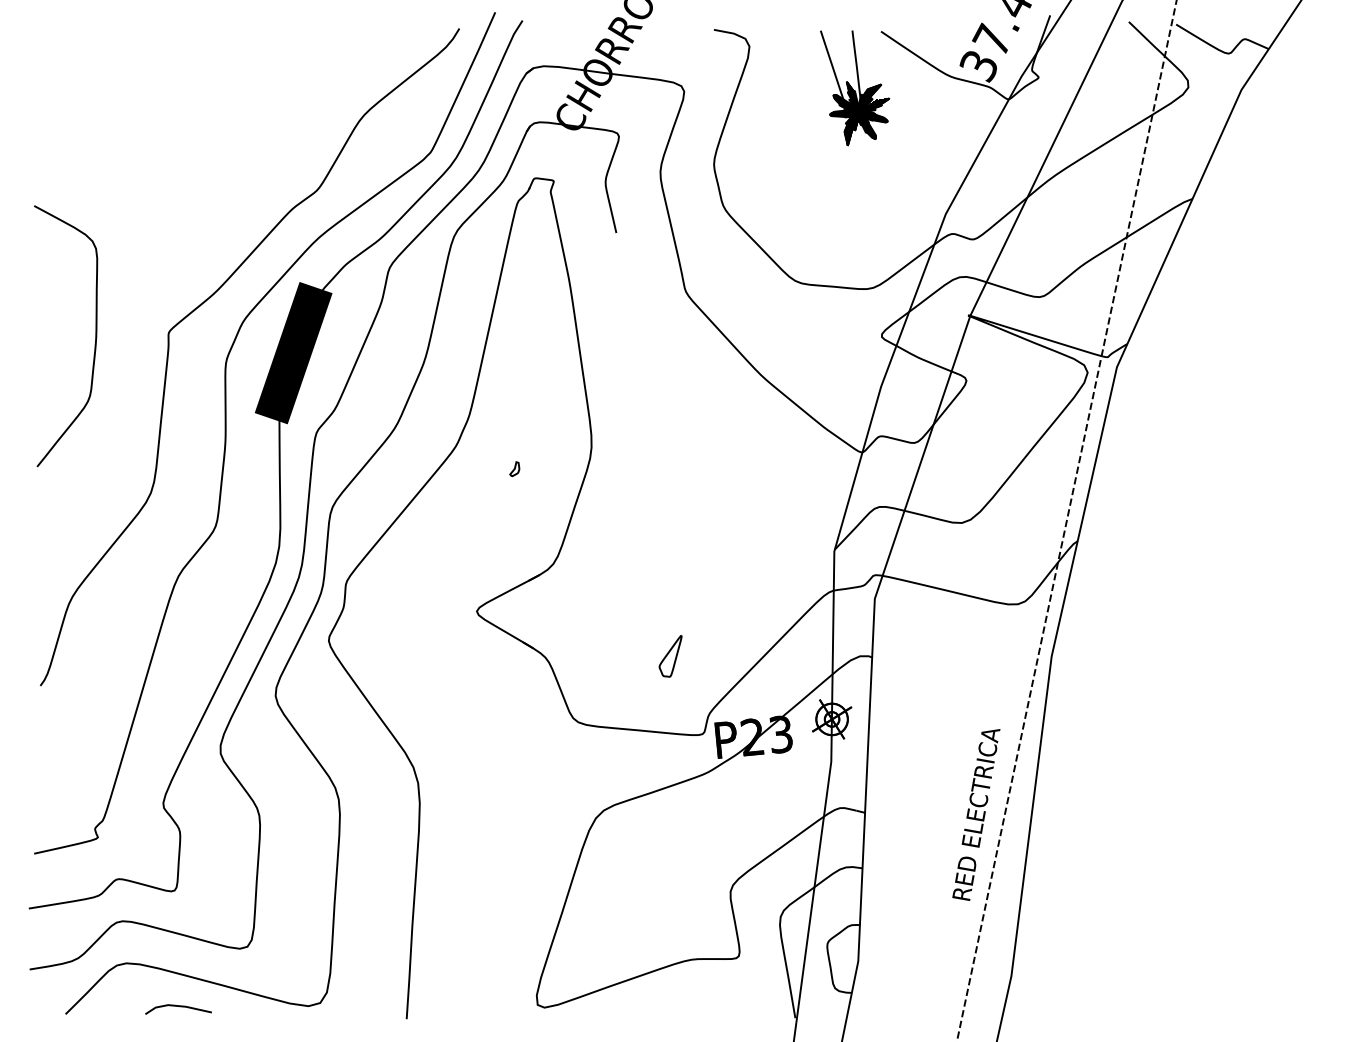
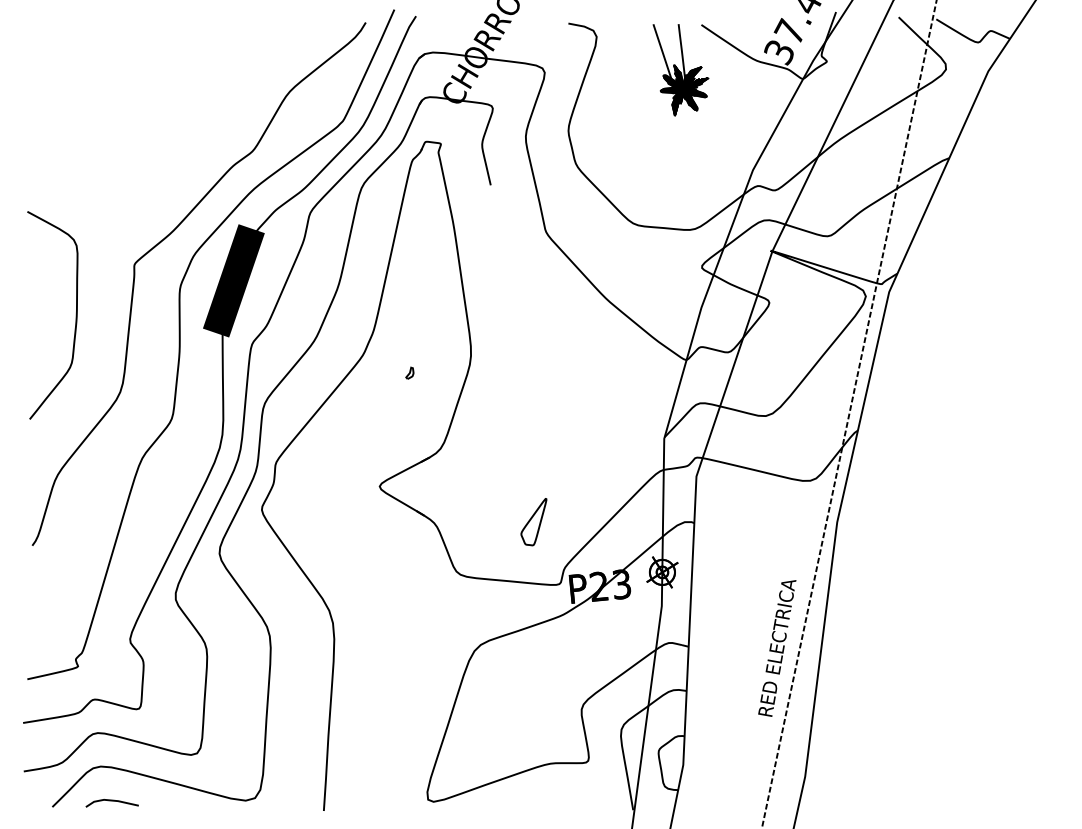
curve: (94, 336) -> (75, 315), moved
part: (670, 656) -> (533, 522), size x1.43
line: (177, 1007) -> (111, 801), moved

